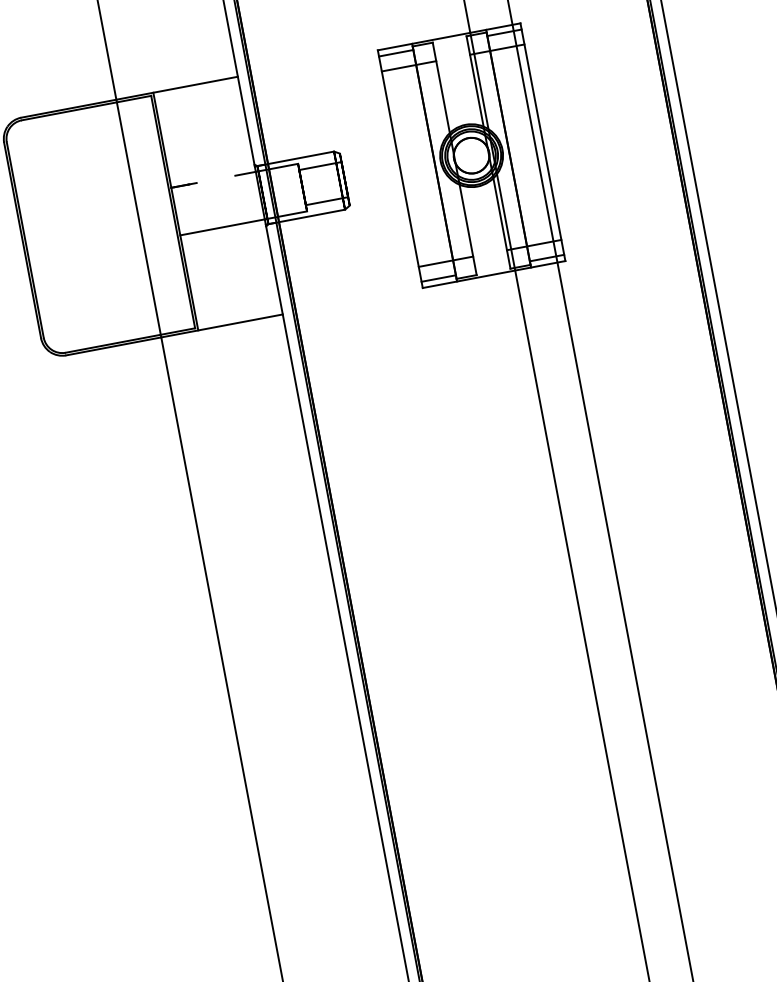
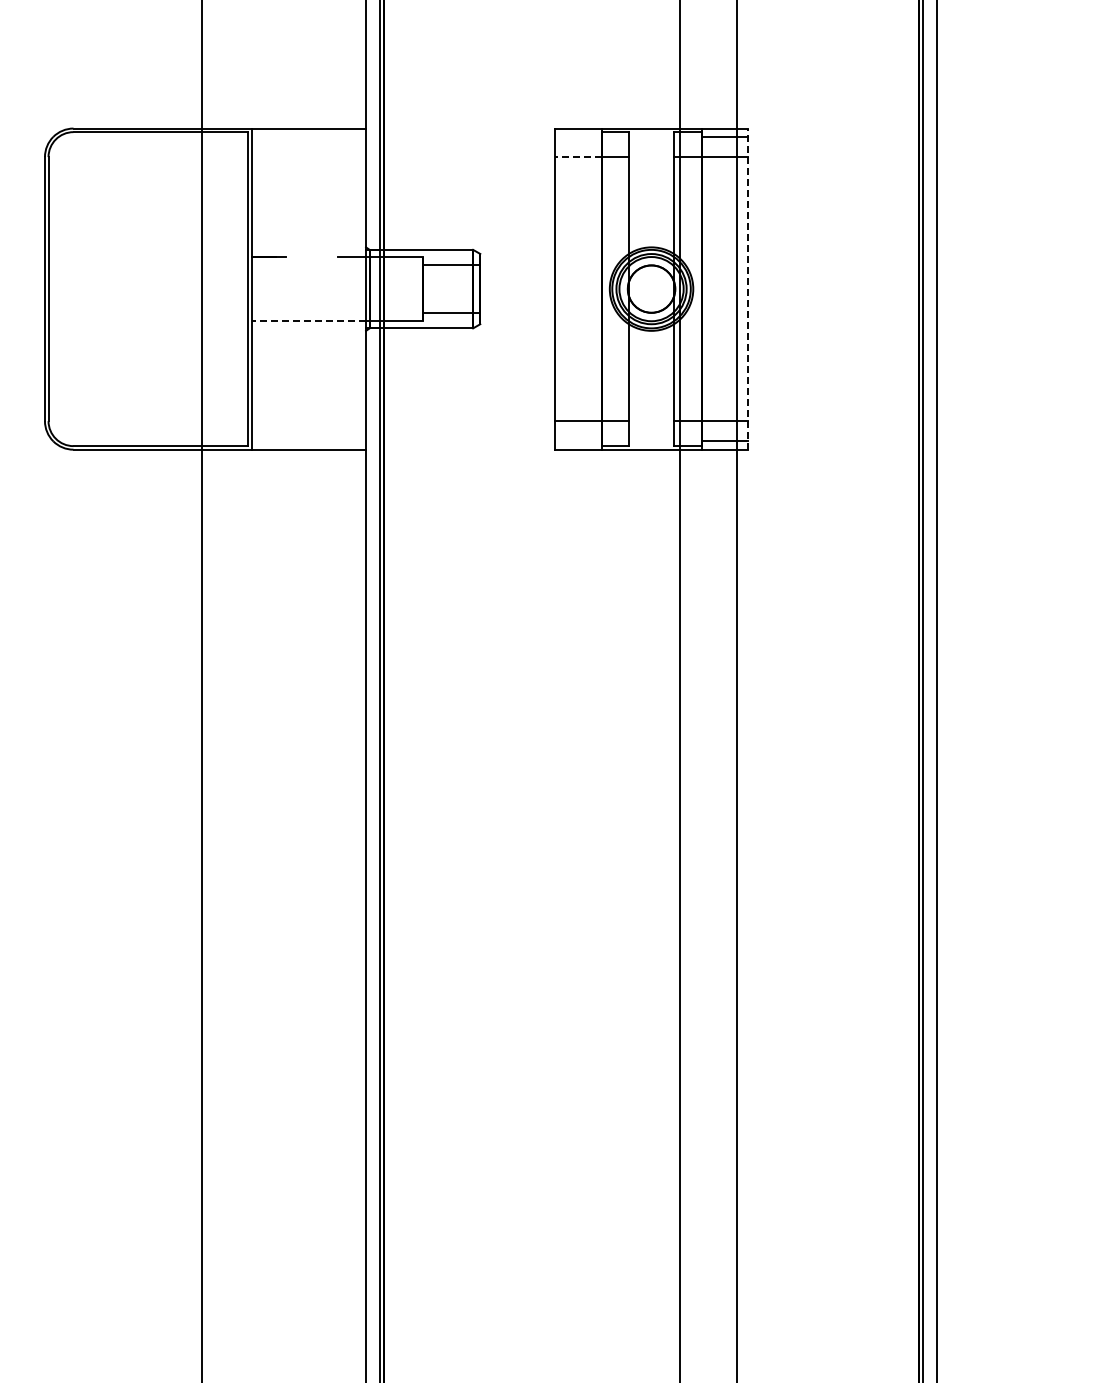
line: (396, 52) -> (578, 136), removed
line: (398, 68) -> (577, 157), solid -> dashed
line: (542, 142) -> (747, 289), solid -> dashed
line: (222, 227) -> (308, 321), solid -> dashed
line: (438, 278) -> (578, 441), removed

